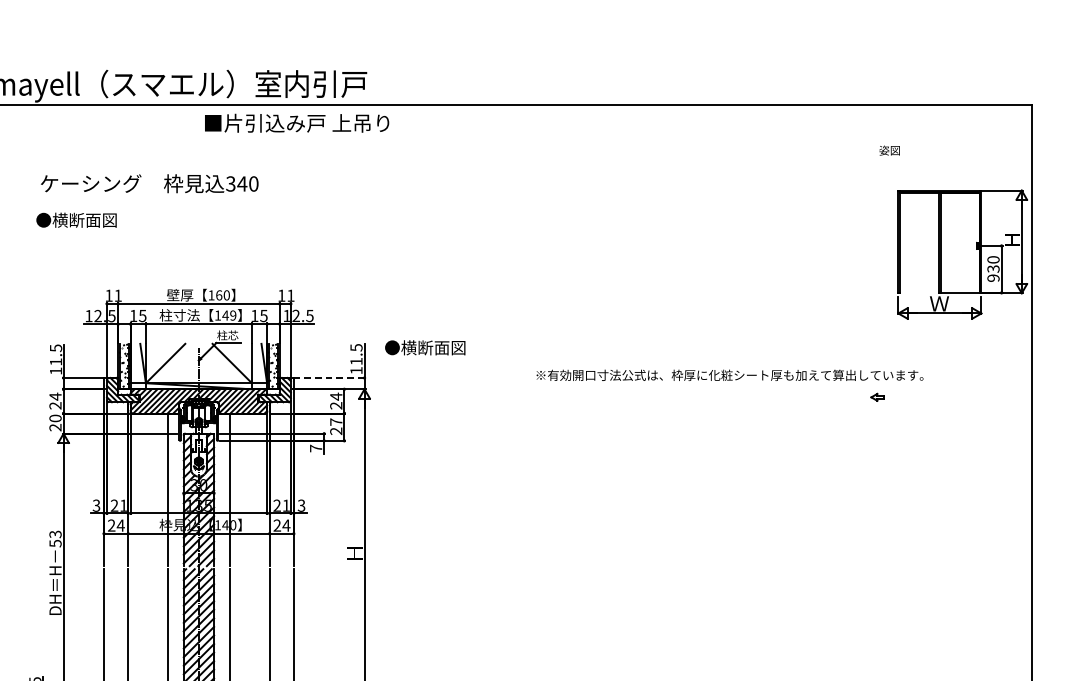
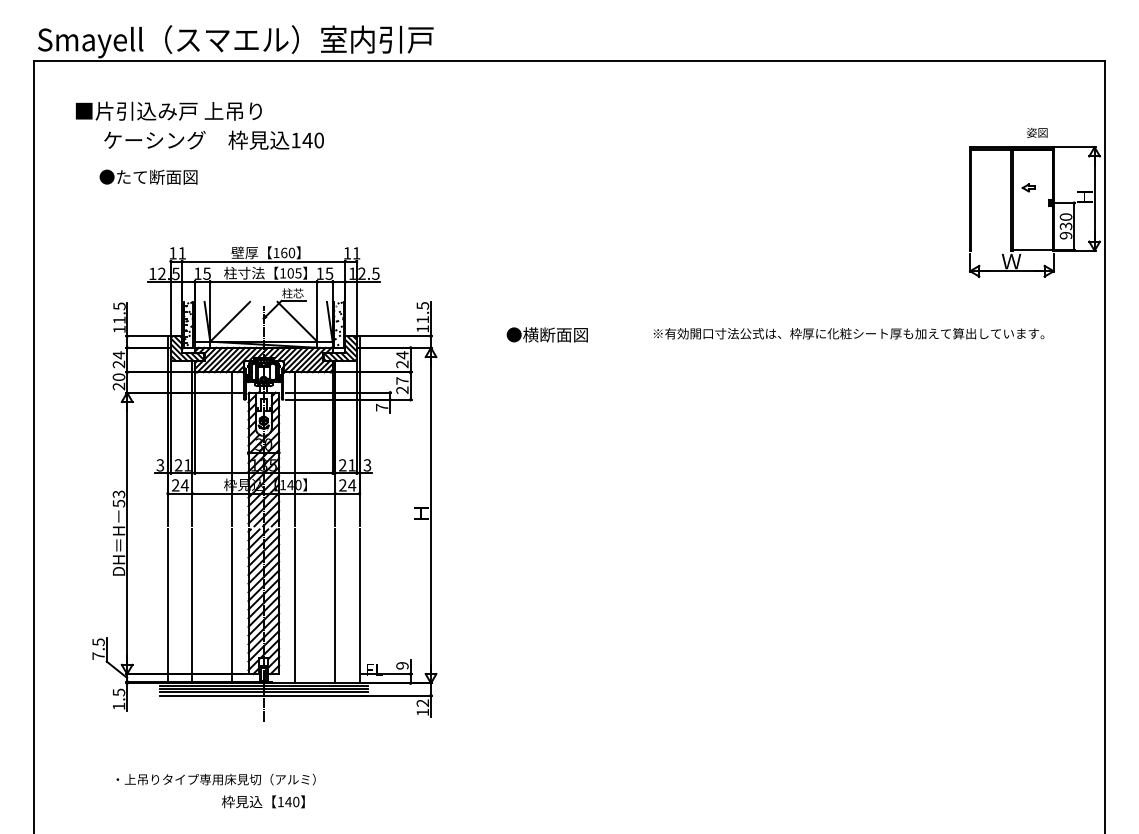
text: (296, 122) -> (168, 110), moved
text: (889, 150) -> (1037, 132), moved
text: (230, 183) -> (295, 140), 340 -> 140
text: (92, 219) -> (156, 176), ●横断面図 -> ●たて断面図
text: (229, 315) -> (294, 273), 149 -> 105
text: (424, 347) -> (546, 334), moved
text: (729, 375) -> (848, 333), moved
line: (329, 378) -> (395, 336), dashed -> solid
part: (877, 396) -> (1028, 187), moved

